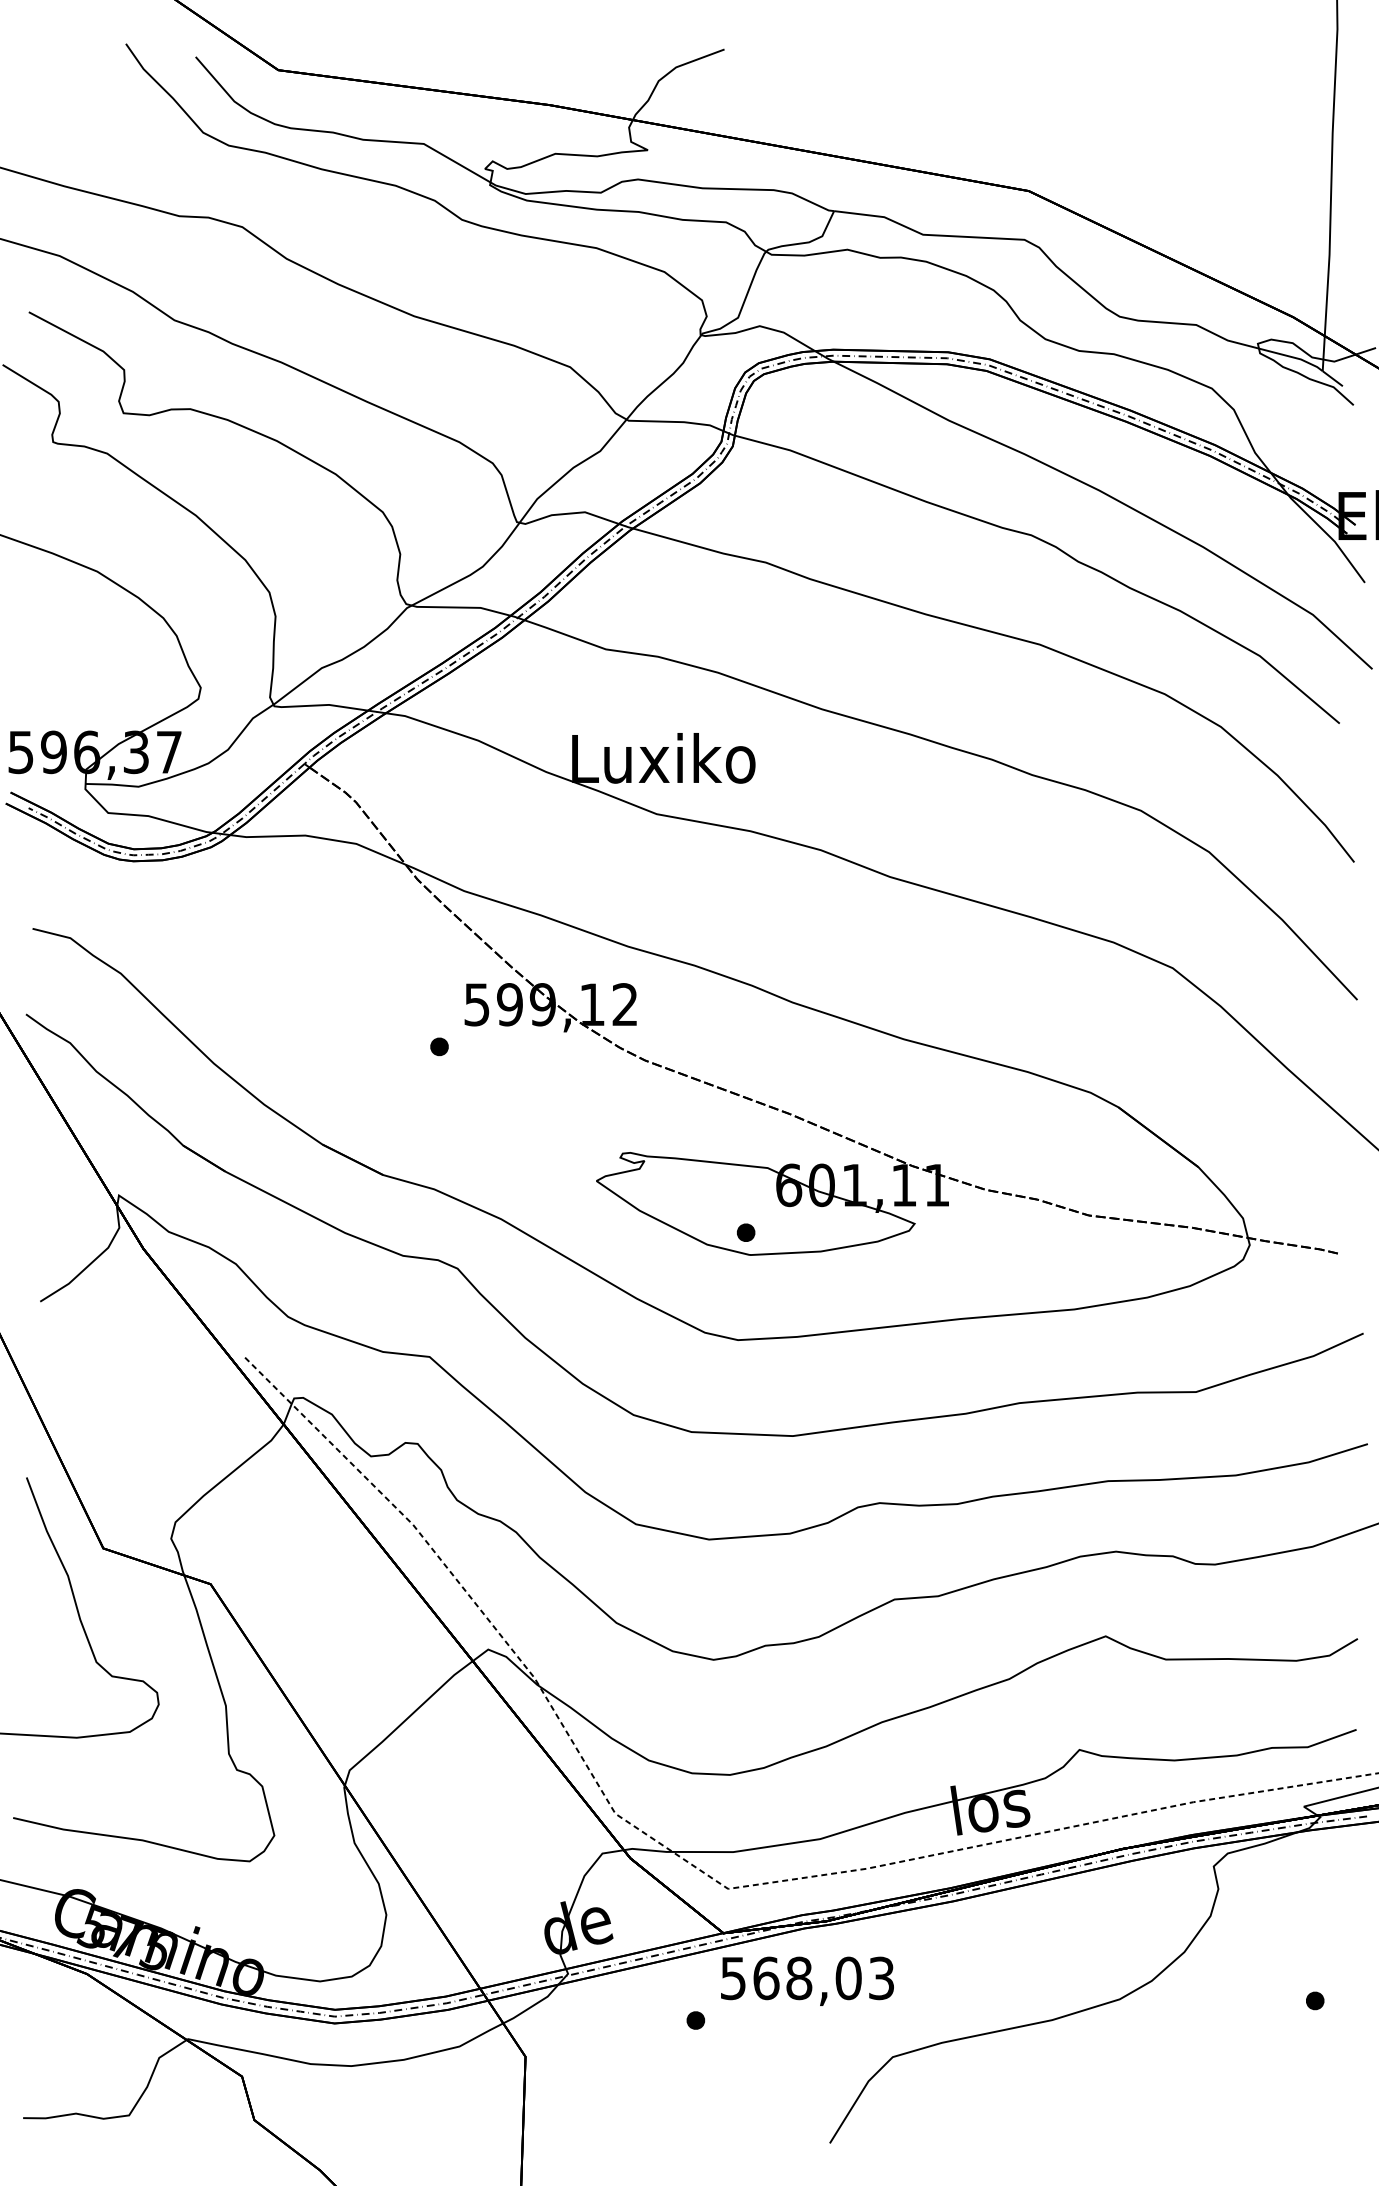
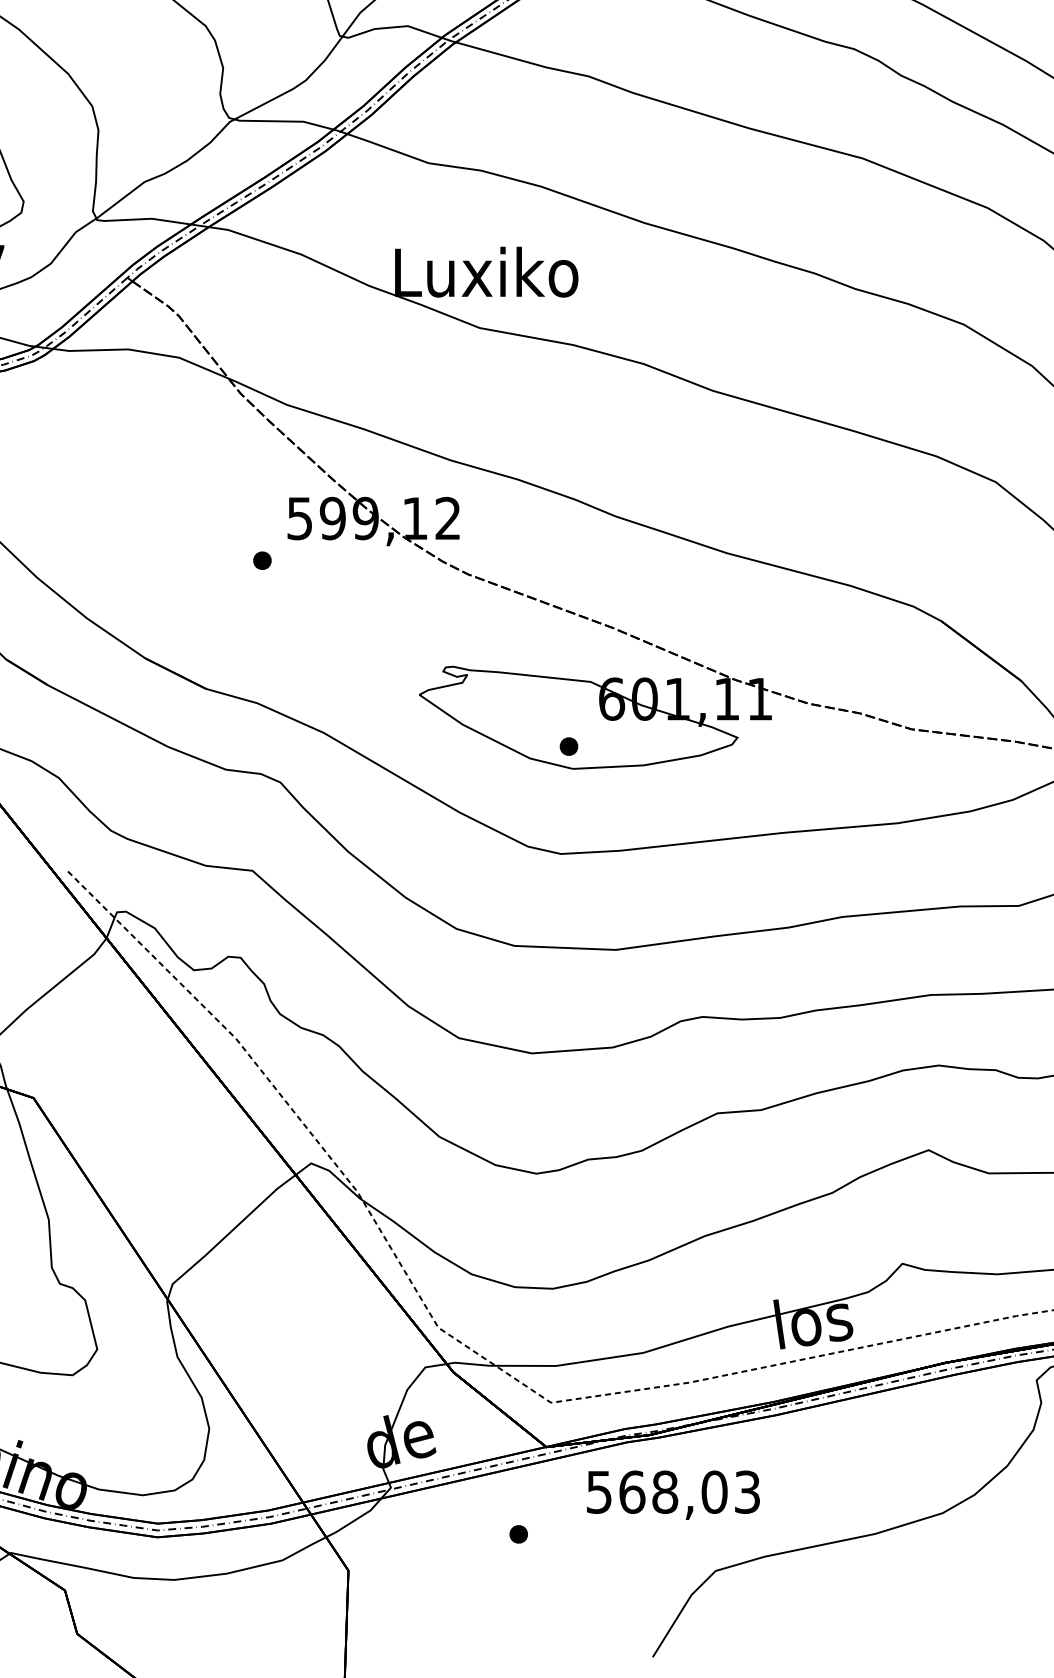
text: (807, 1980) -> (673, 1494), moved

